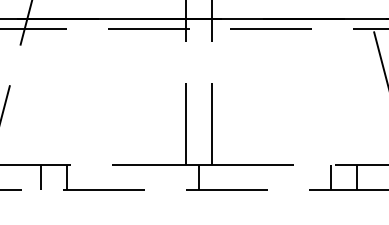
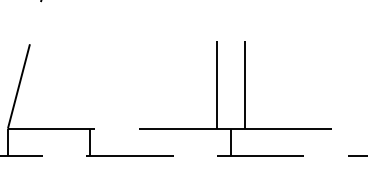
line: (40, 177) -> (62, 142), removed

